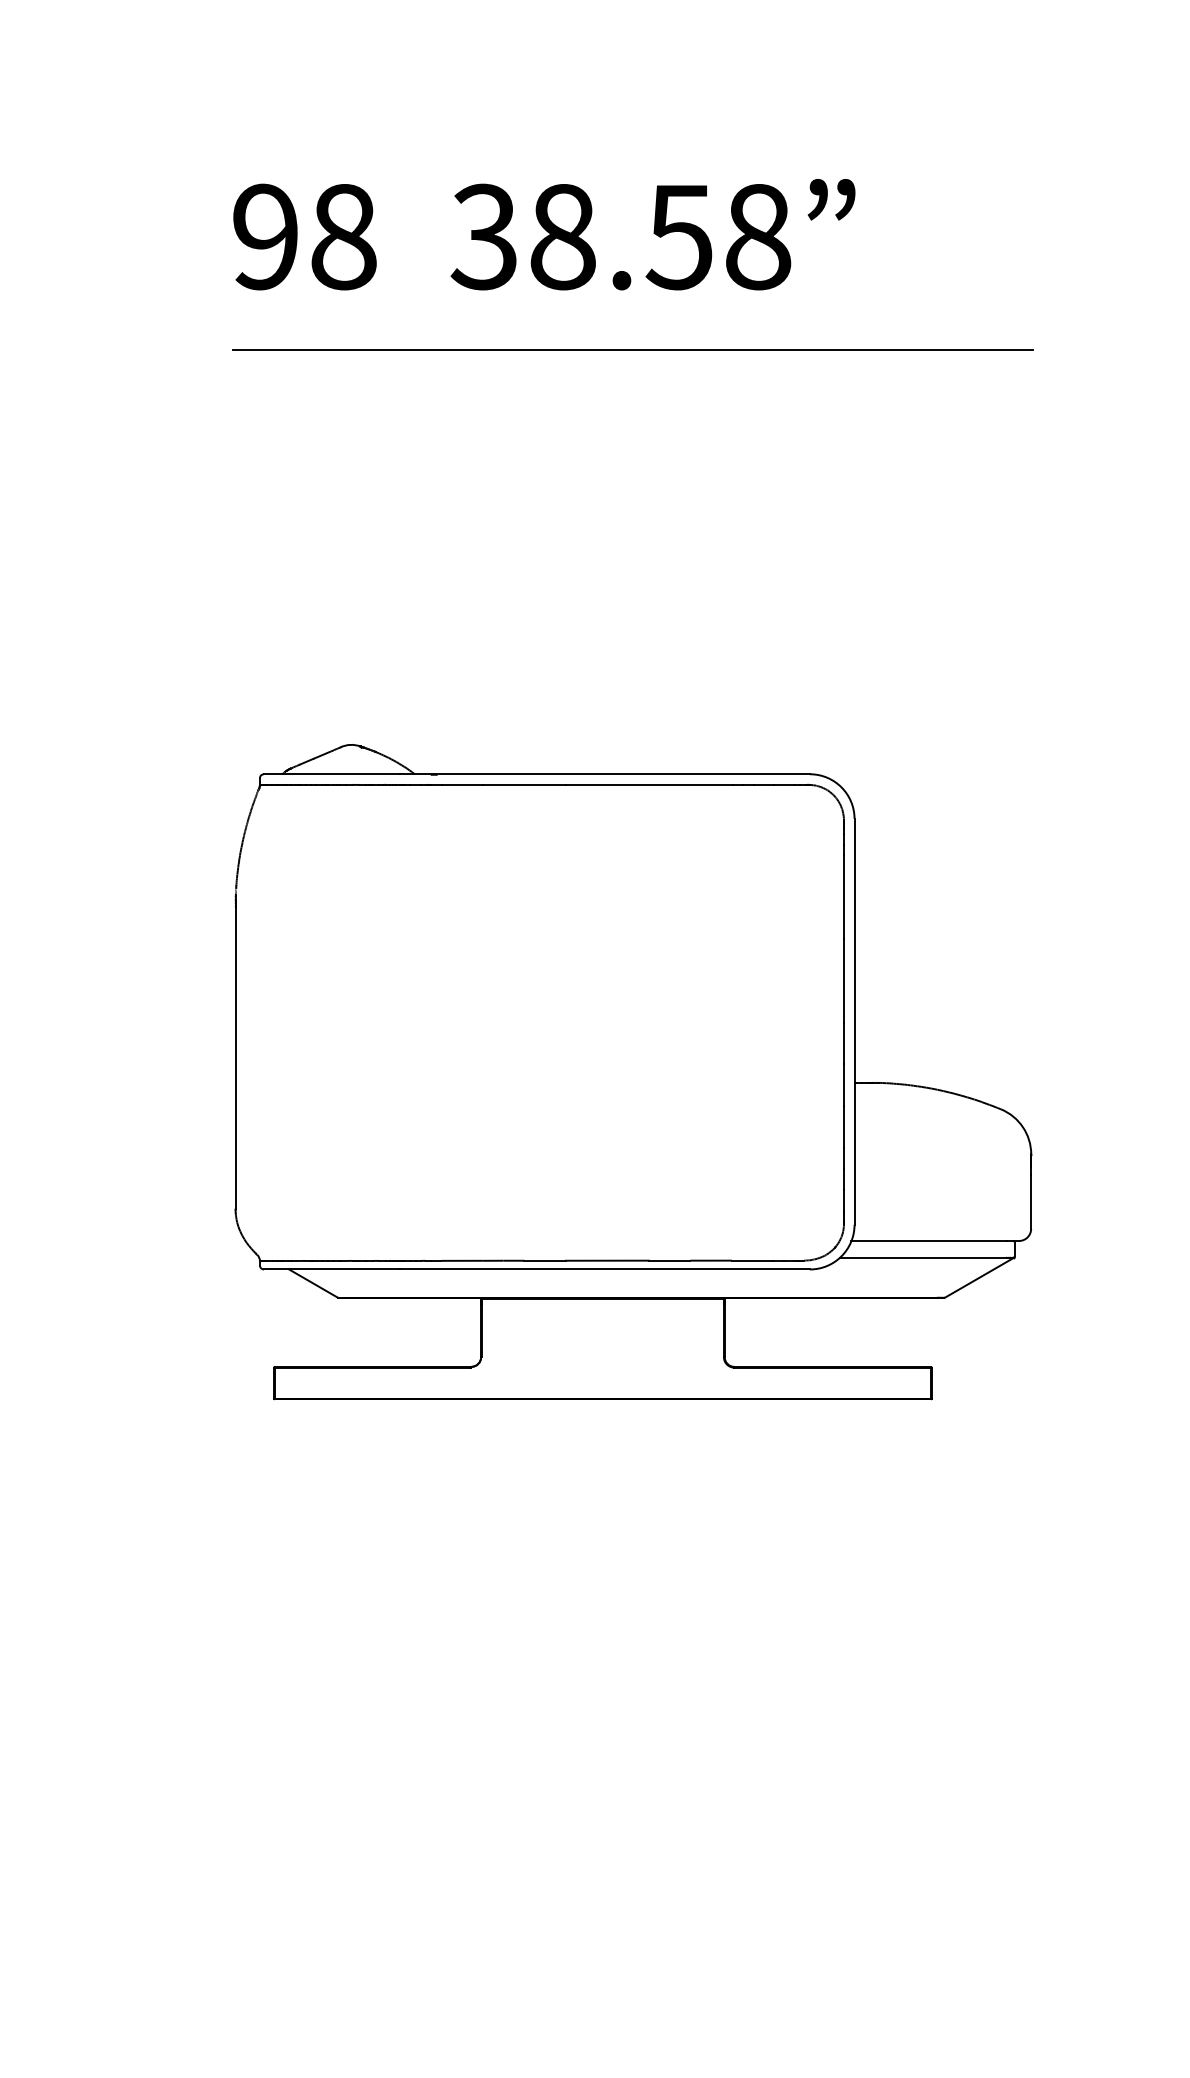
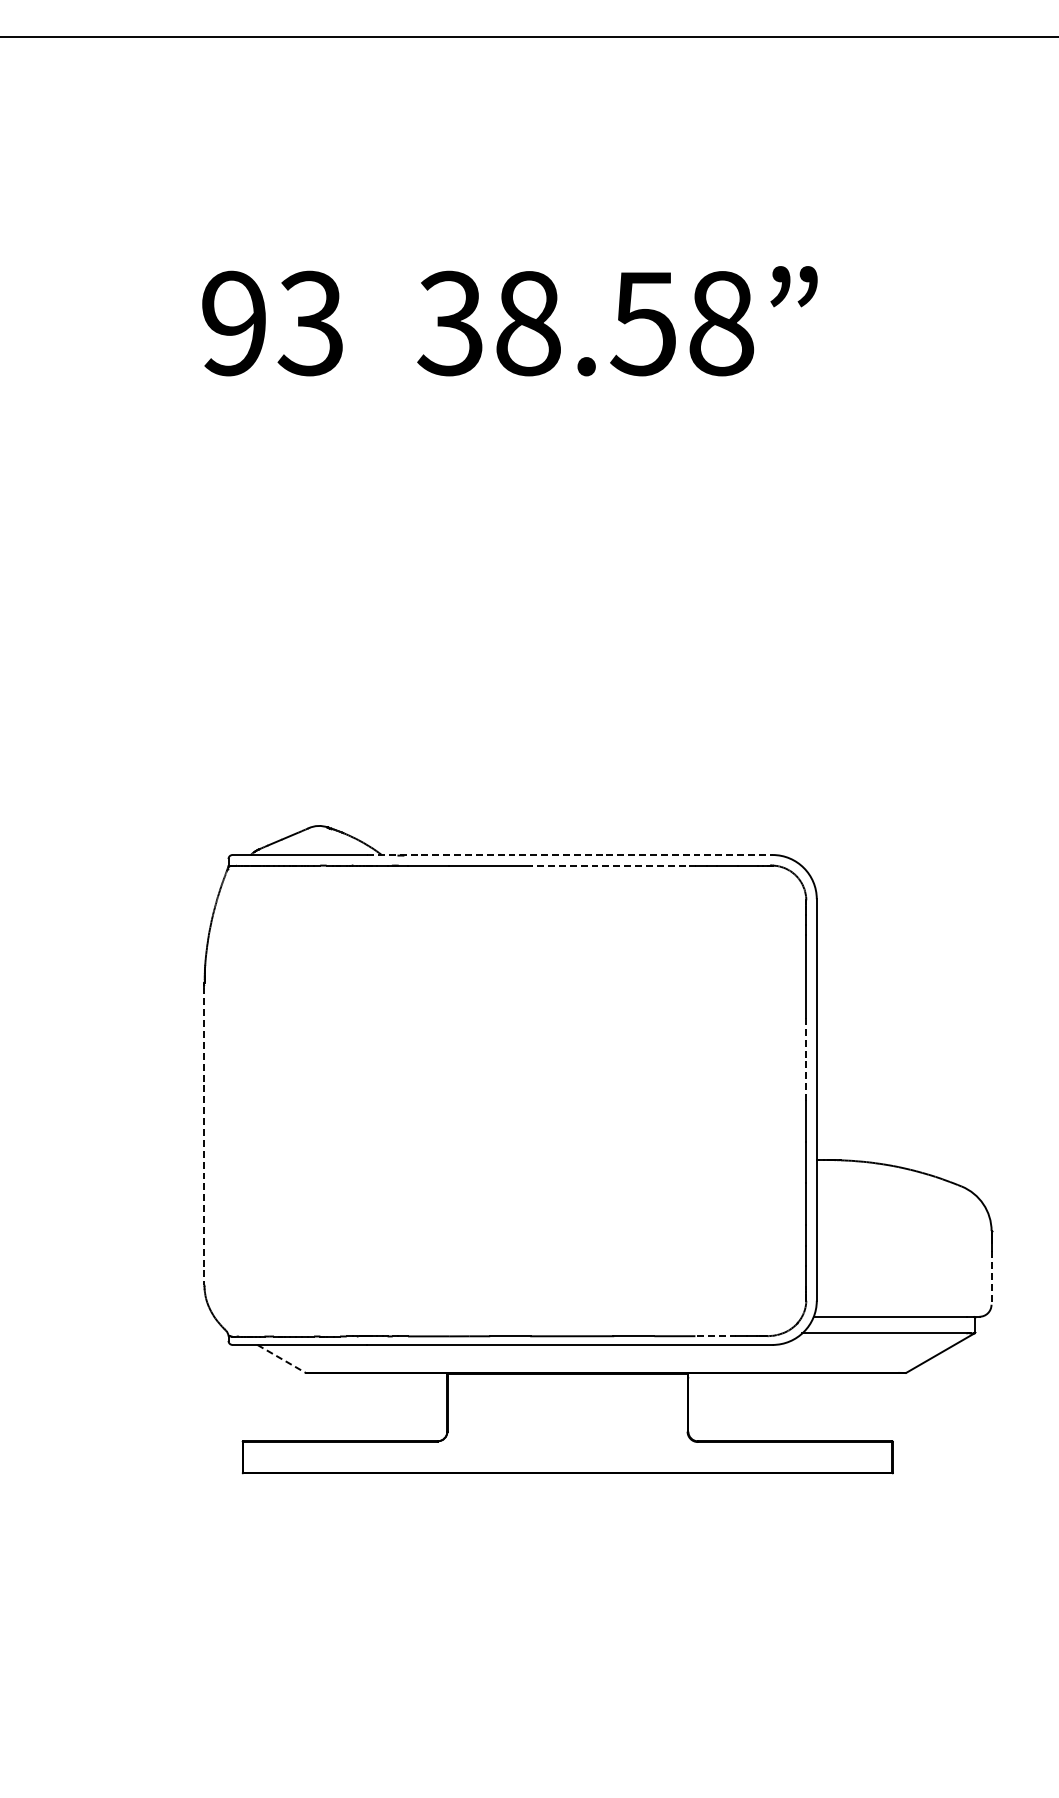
text: (342, 236) -> (310, 323), 98 -> 93
line: (633, 350) -> (598, 435), removed
line: (604, 774) -> (569, 855), solid -> dashed
line: (649, 784) -> (613, 865), solid -> dashed
line: (843, 980) -> (805, 1059), solid -> dashed
line: (235, 1058) -> (204, 1136), solid -> dashed
line: (1031, 1202) -> (991, 1278), solid -> dashed
line: (752, 1260) -> (715, 1336), solid -> dashed
line: (313, 1283) -> (281, 1358), solid -> dashed

